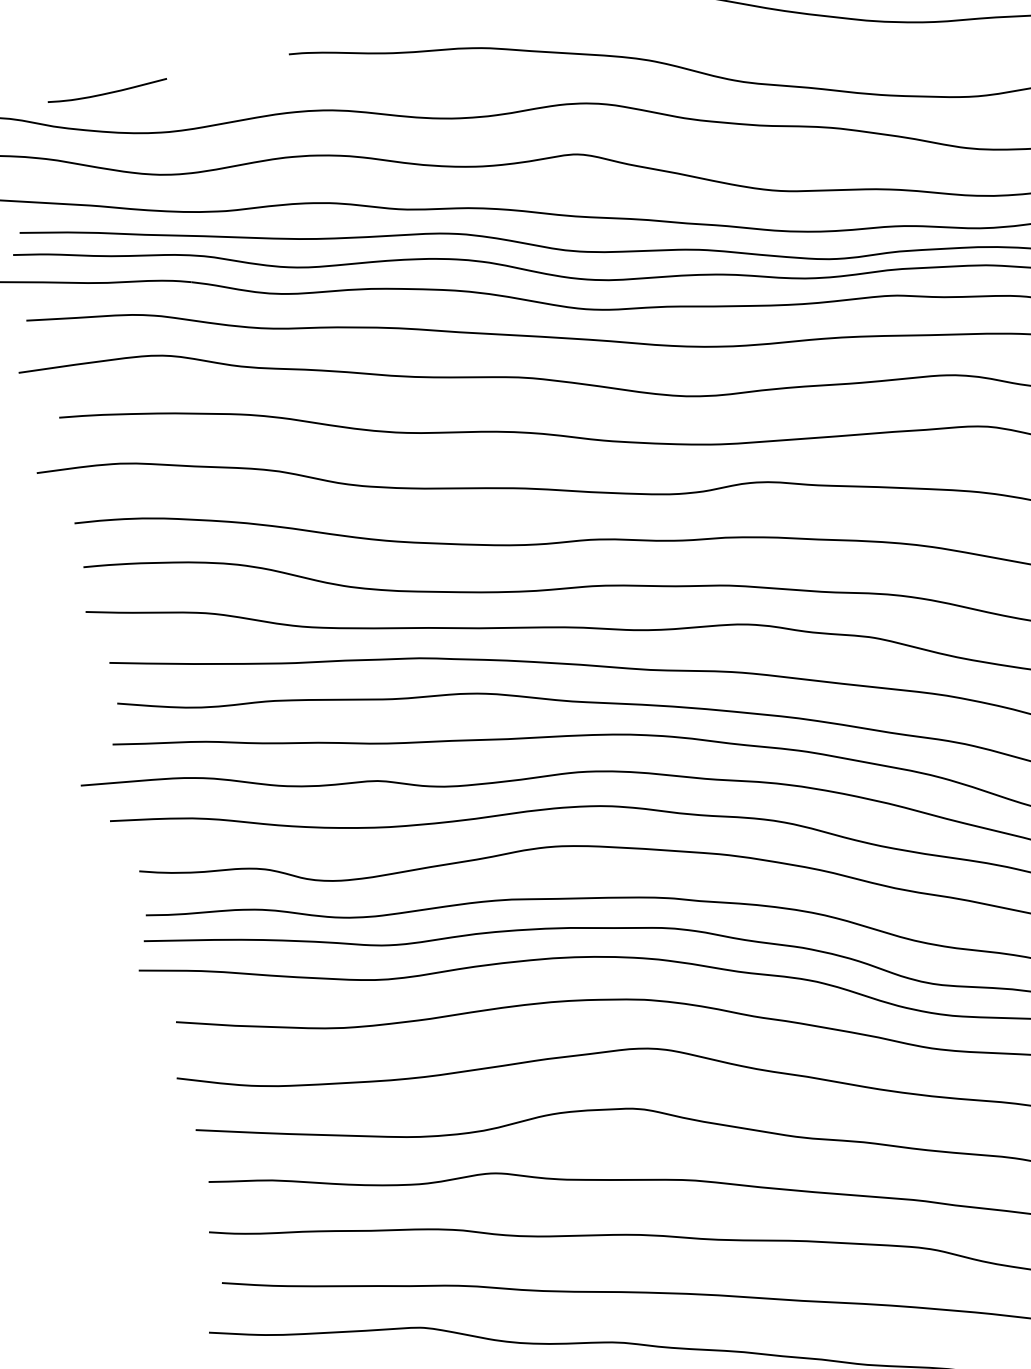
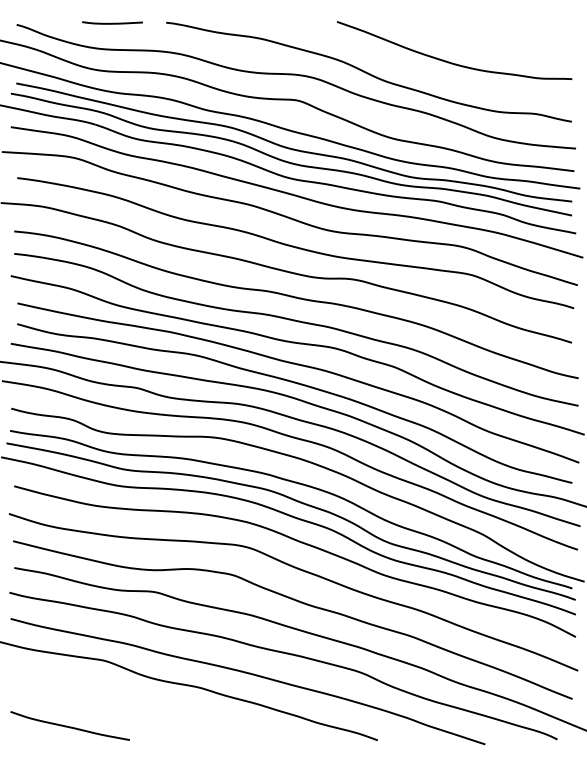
line: (107, 90) -> (112, 22), moved

